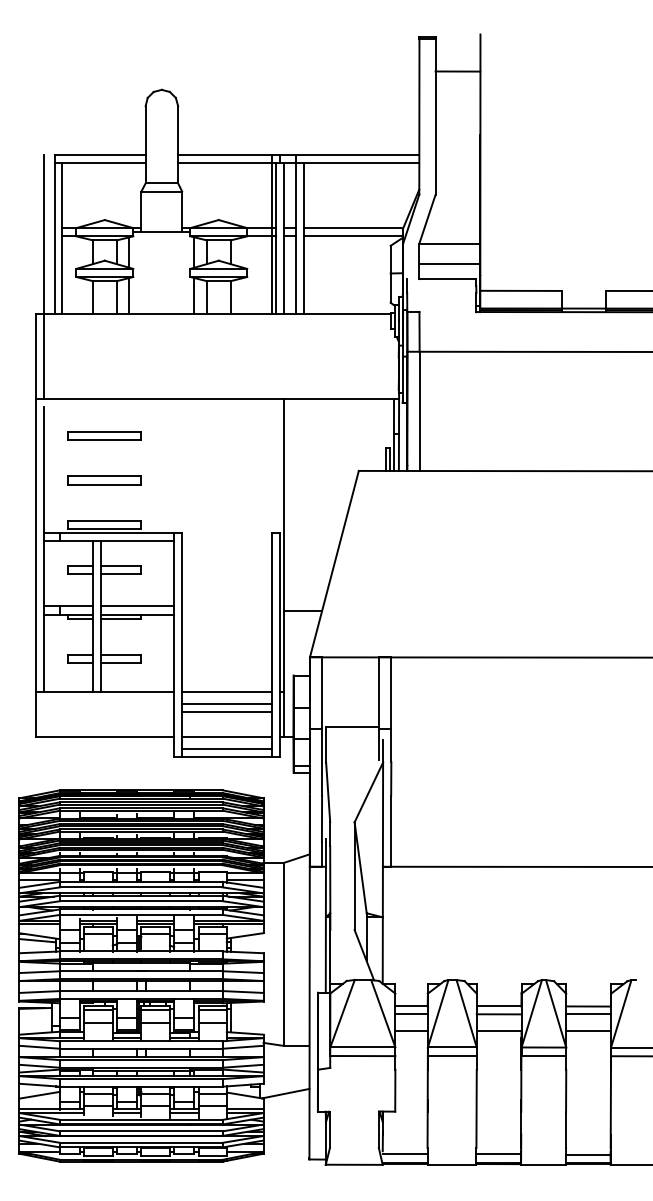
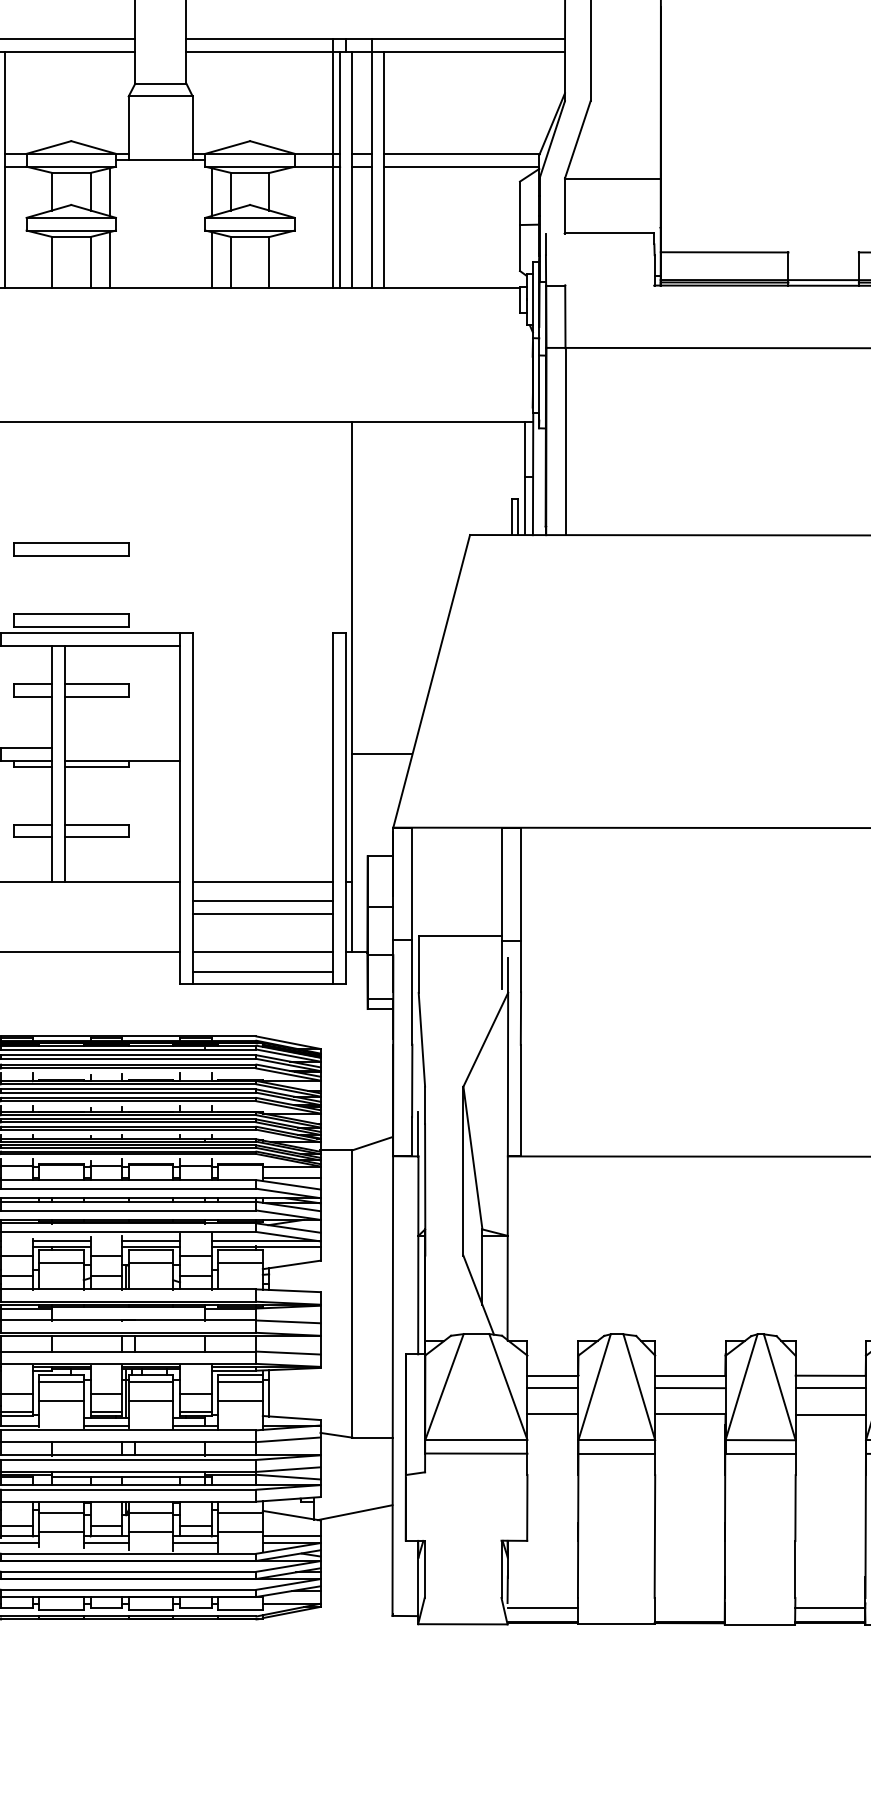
line: (449, 264) -> (612, 210), removed
part: (104, 435) -> (70, 479), removed
line: (136, 606) -> (121, 747), removed
line: (498, 1154) -> (689, 1608), removed

